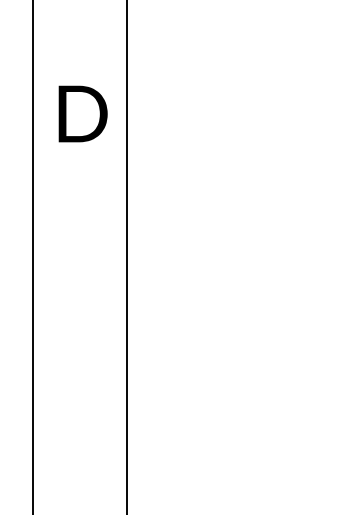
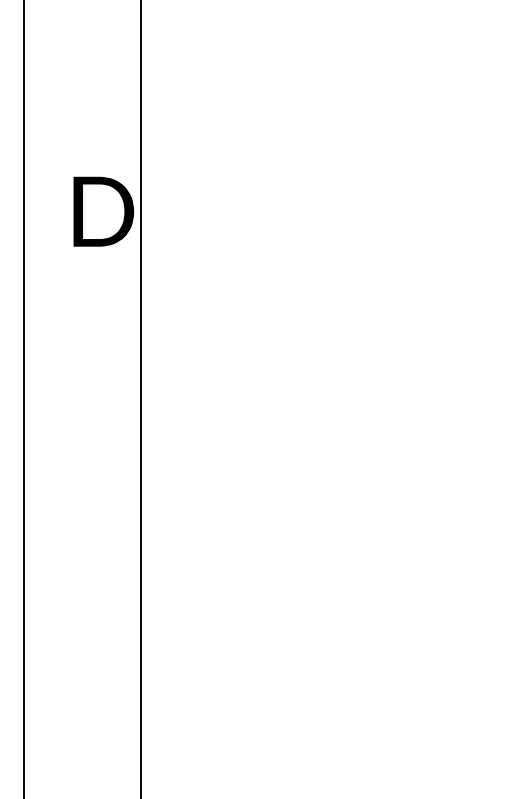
text: (82, 113) -> (103, 211), moved

